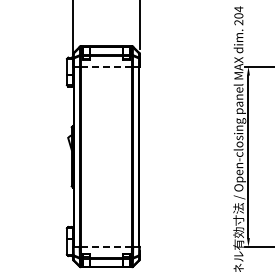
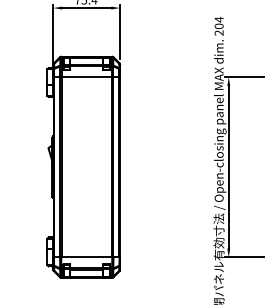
line: (106, 67) -> (86, 77), dashed -> solid
line: (106, 247) -> (86, 257), dashed -> solid

